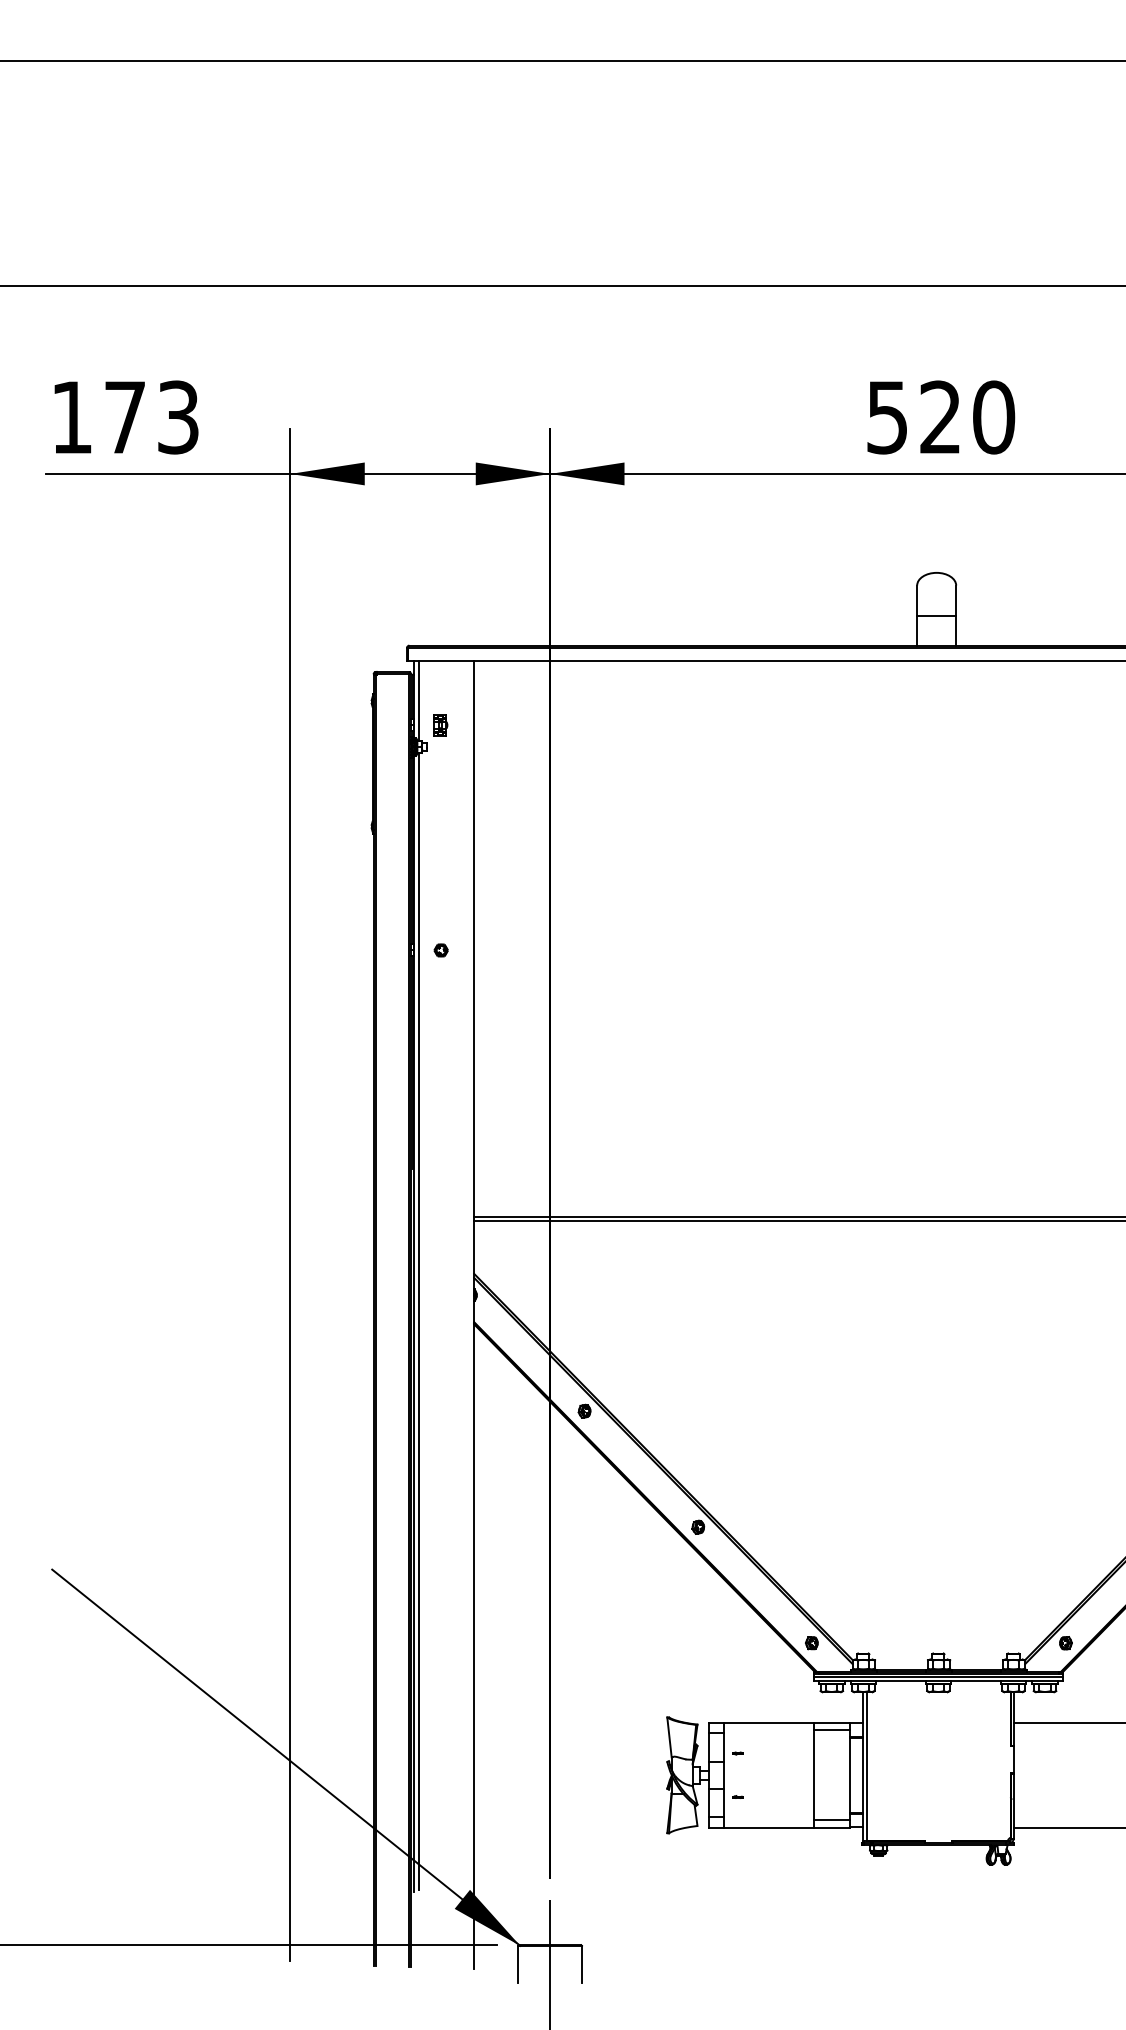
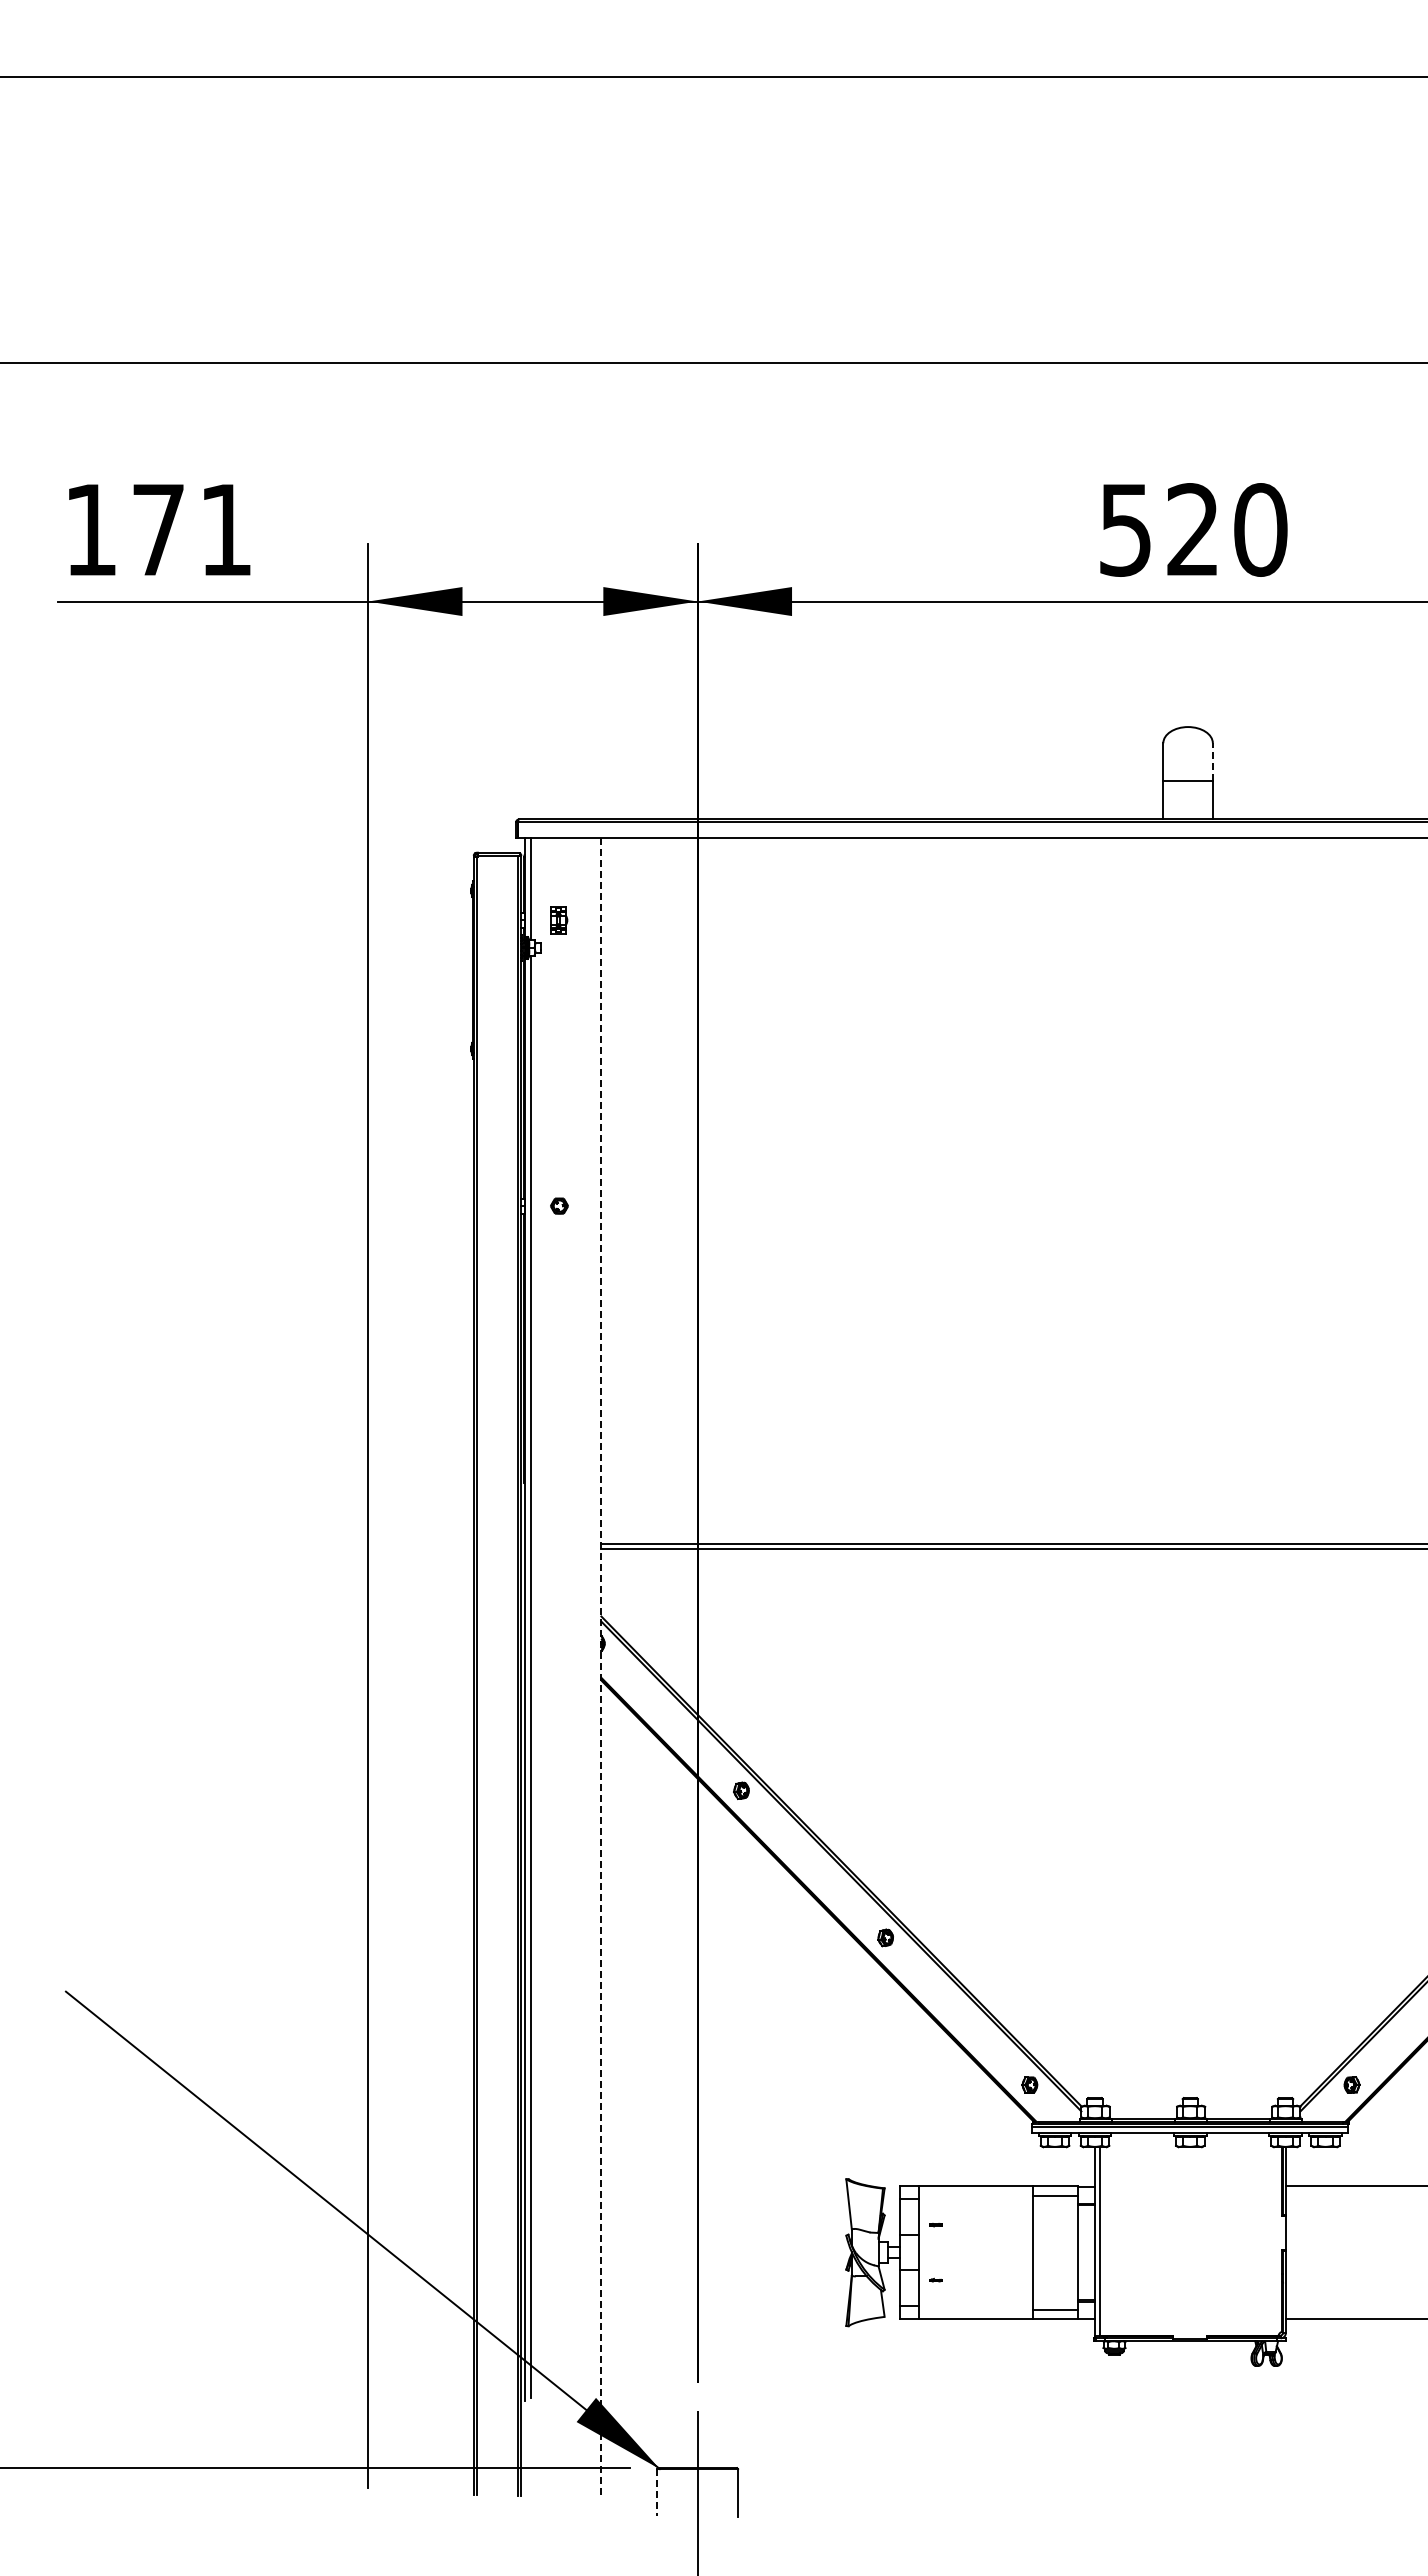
text: (177, 417) -> (225, 529), 173 -> 171
line: (955, 600) -> (1212, 761), solid -> dashed
line: (474, 1315) -> (601, 1669), solid -> dashed
line: (518, 1964) -> (657, 2492), solid -> dashed

